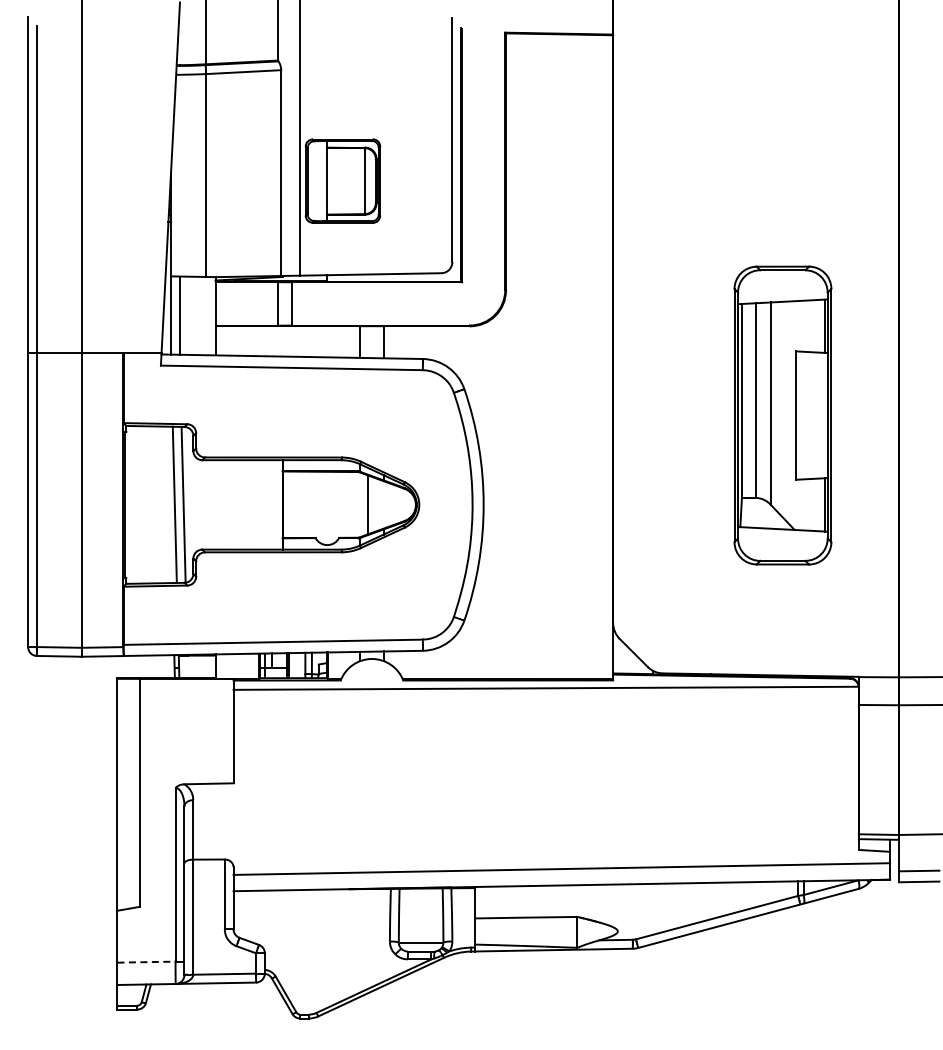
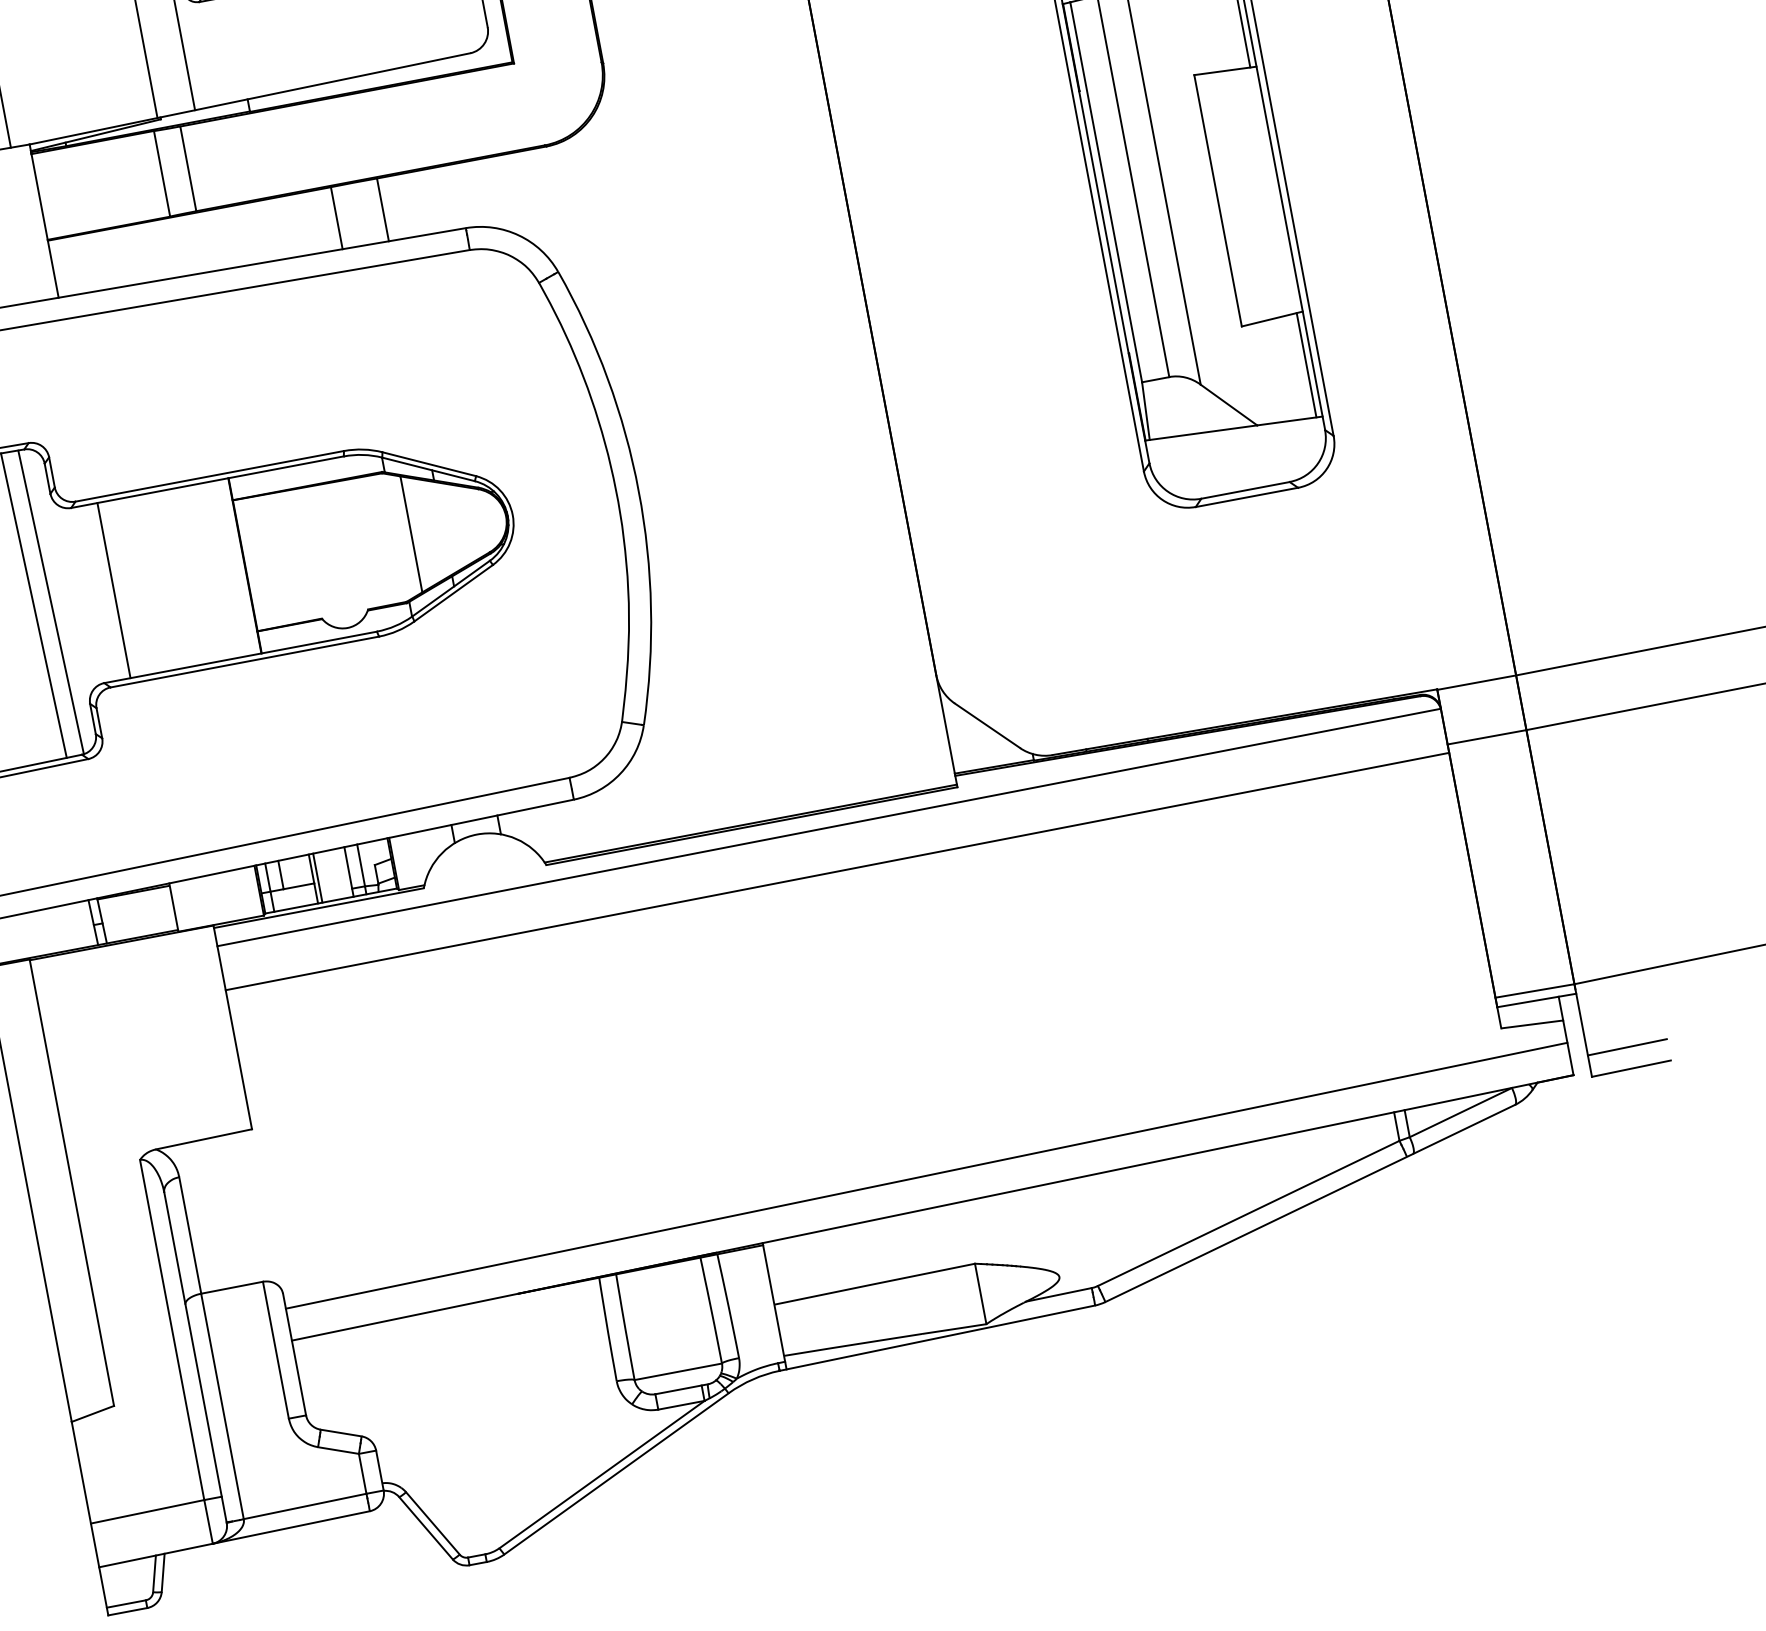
line: (215, 504) -> (113, 589), added
line: (545, 710) -> (835, 871), added
line: (146, 962) -> (147, 1512), dashed -> solid

